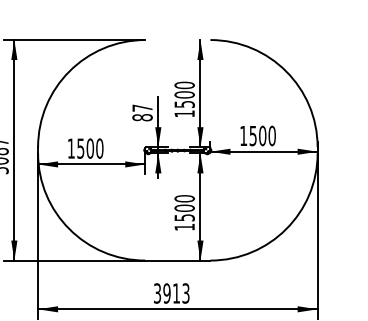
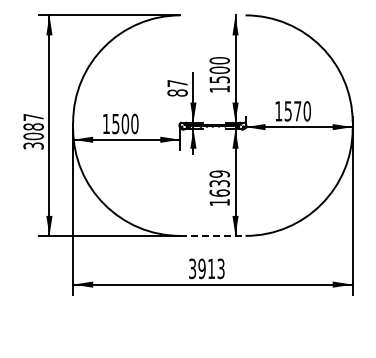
text: (262, 136) -> (297, 111), 1500 -> 1570
text: (184, 208) -> (219, 183), 1500 -> 1639
line: (177, 260) -> (212, 235), solid -> dashed

